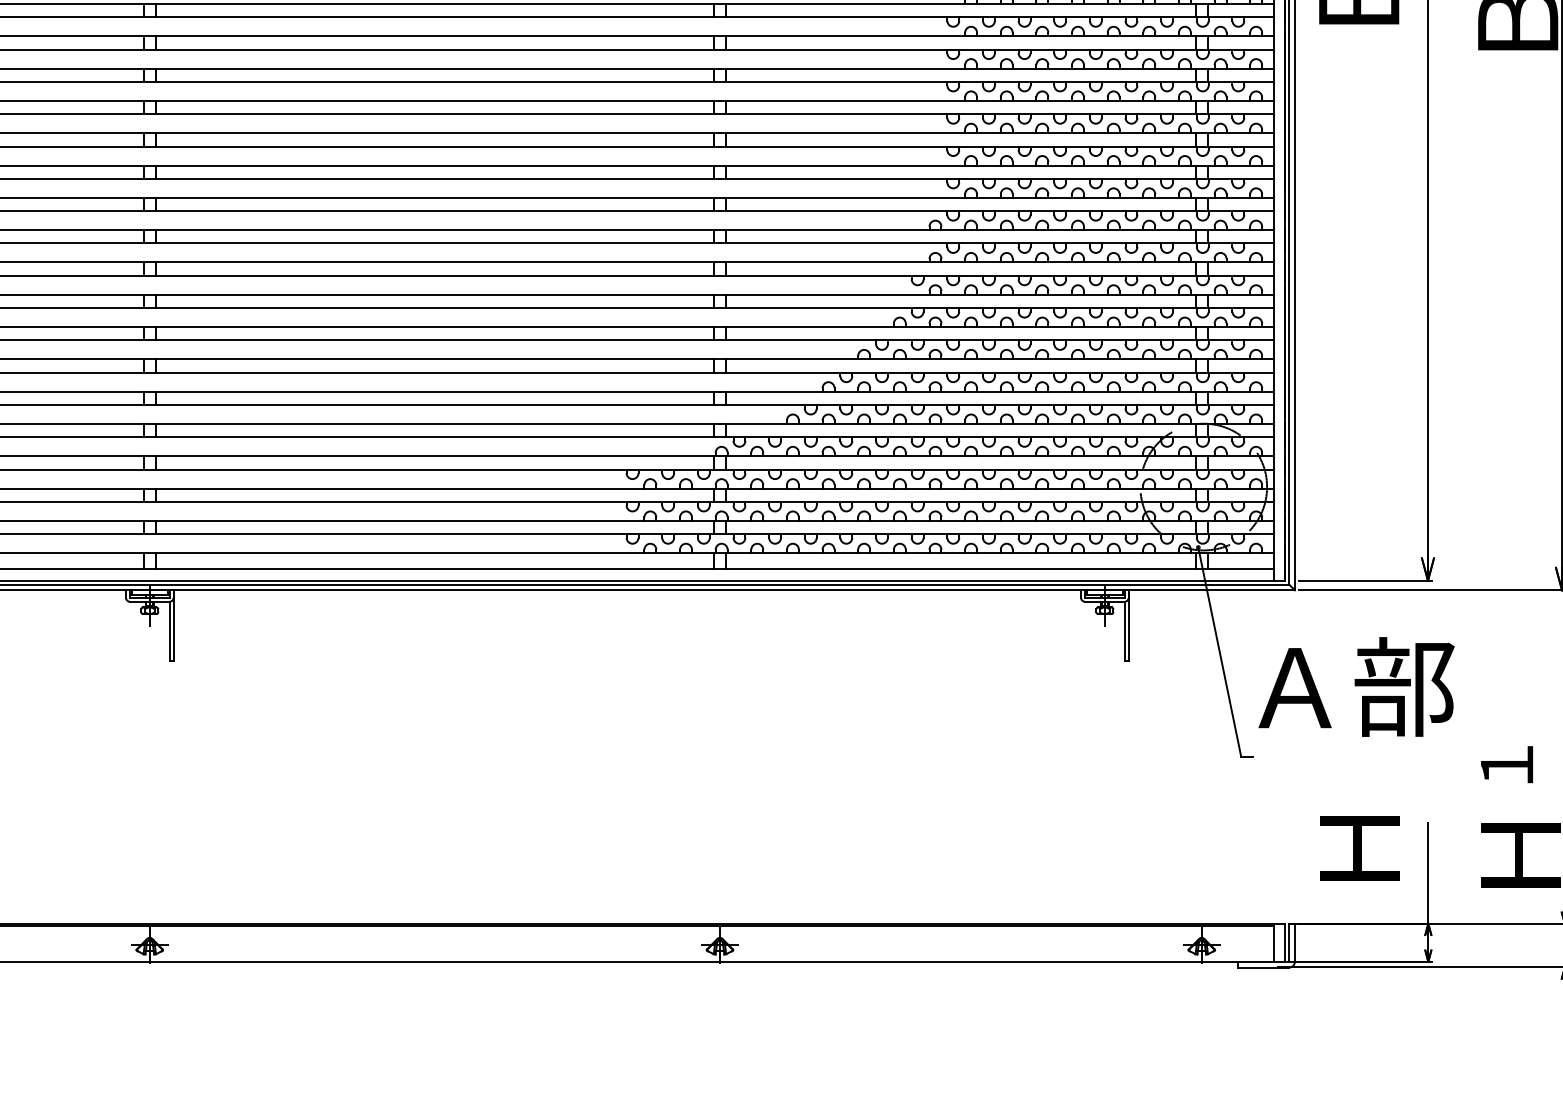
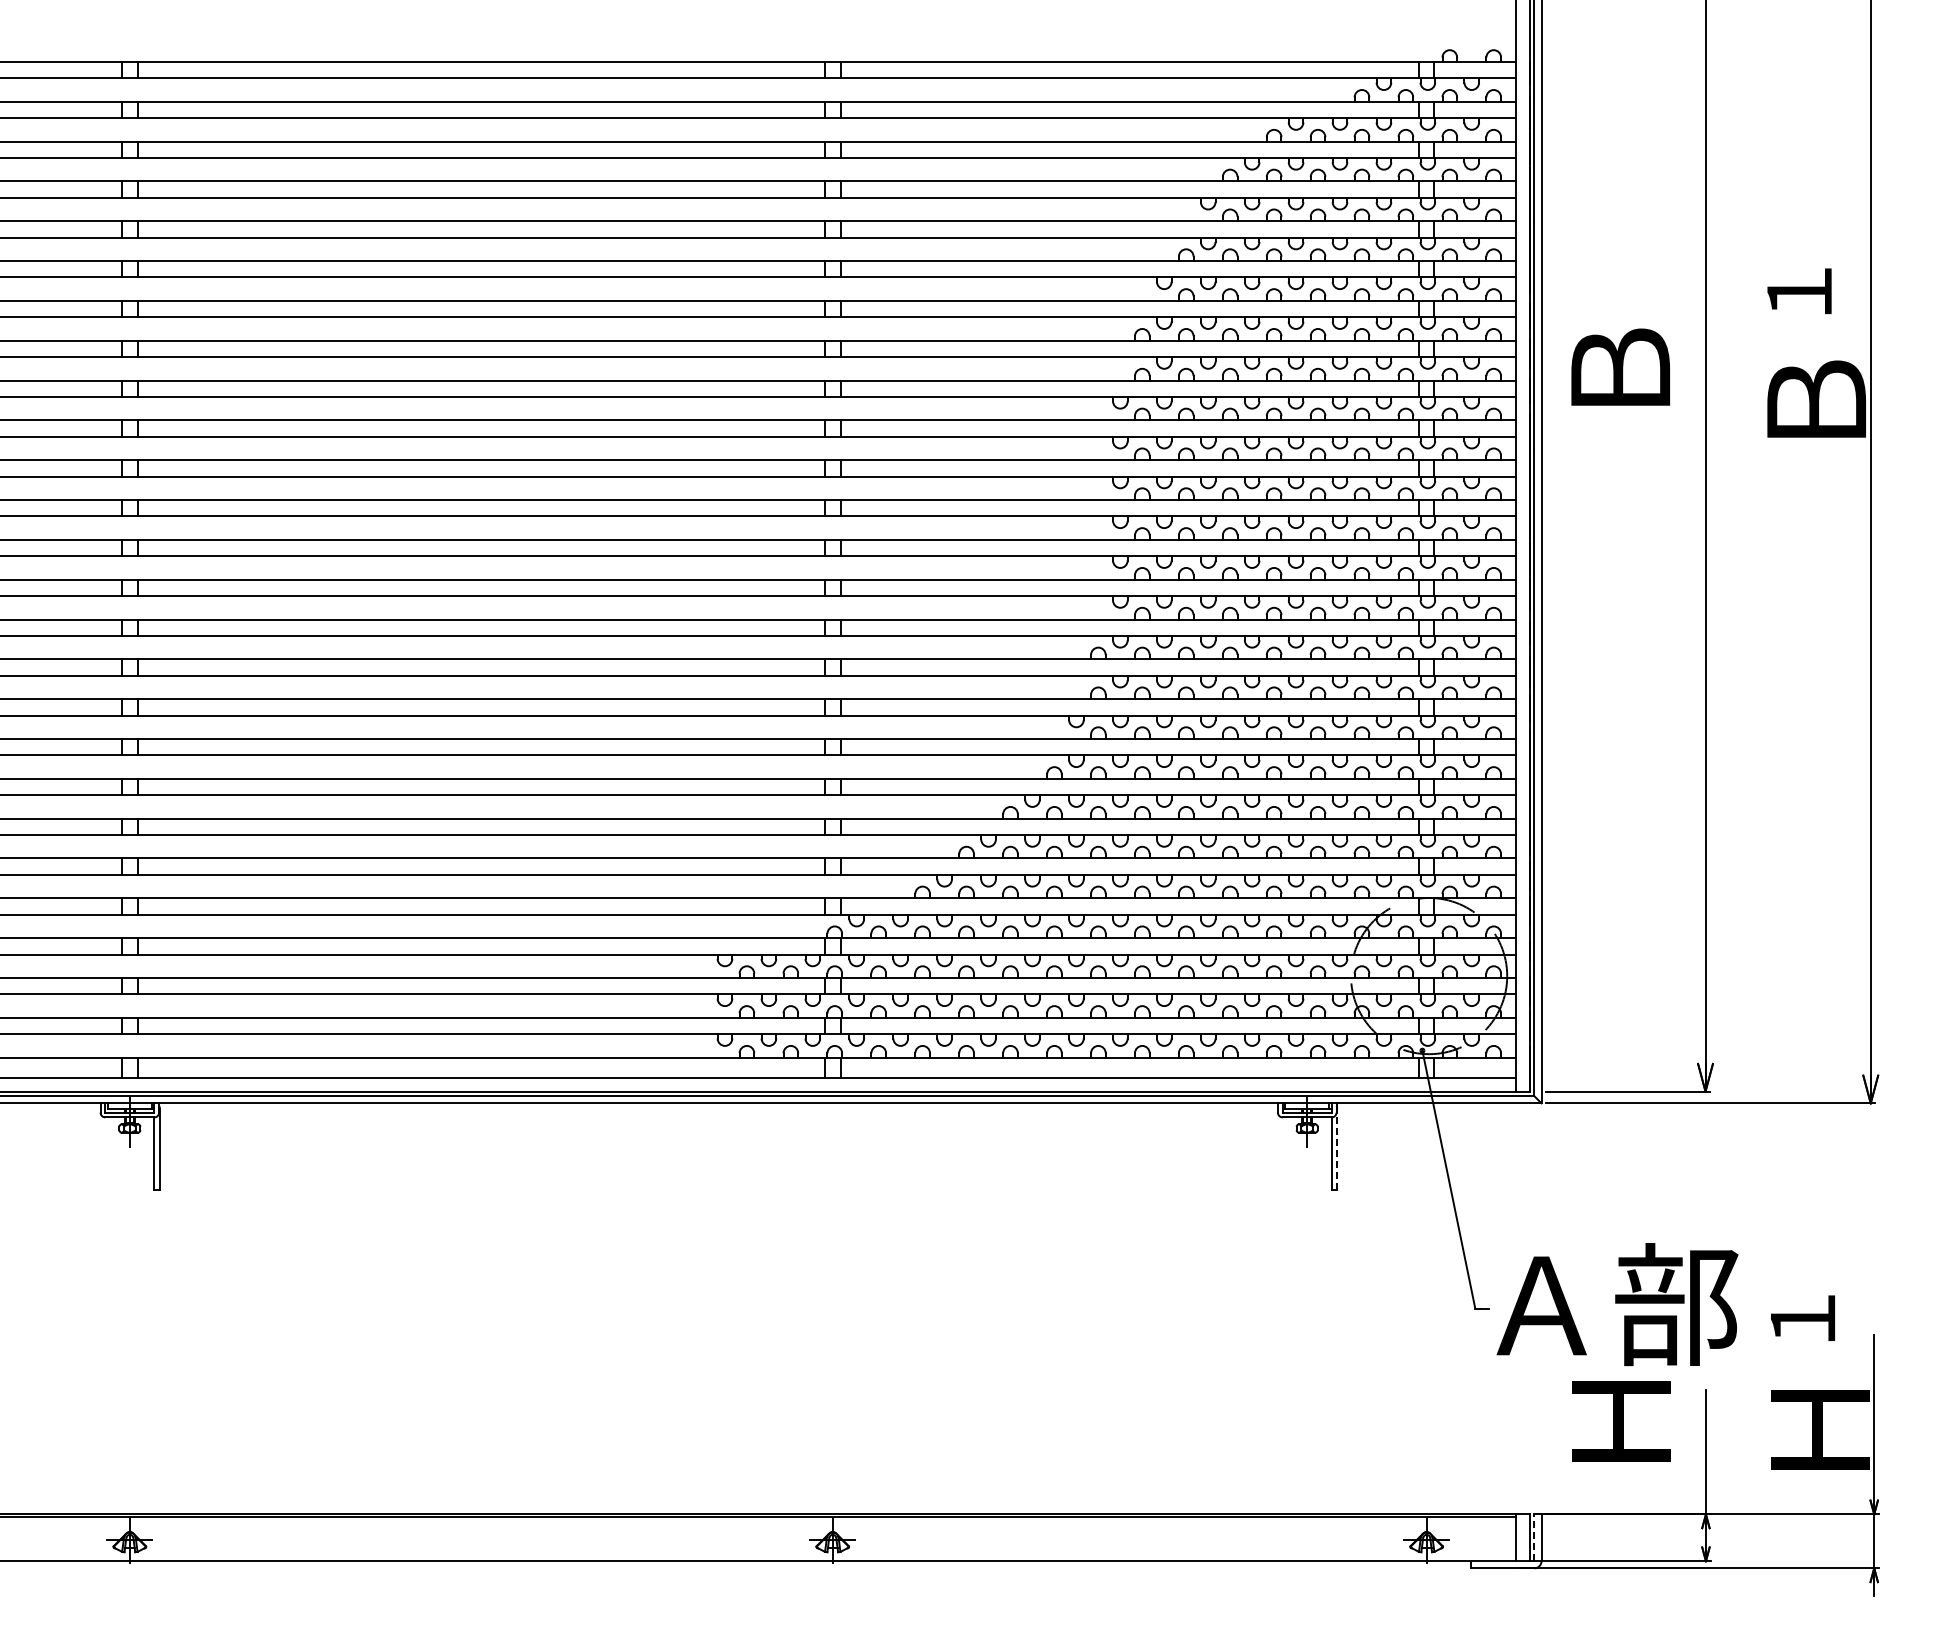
line: (1129, 627) -> (1337, 1149), solid -> dashed
text: (1356, 686) -> (1617, 1304), moved
line: (1289, 942) -> (1534, 1537), solid -> dashed

